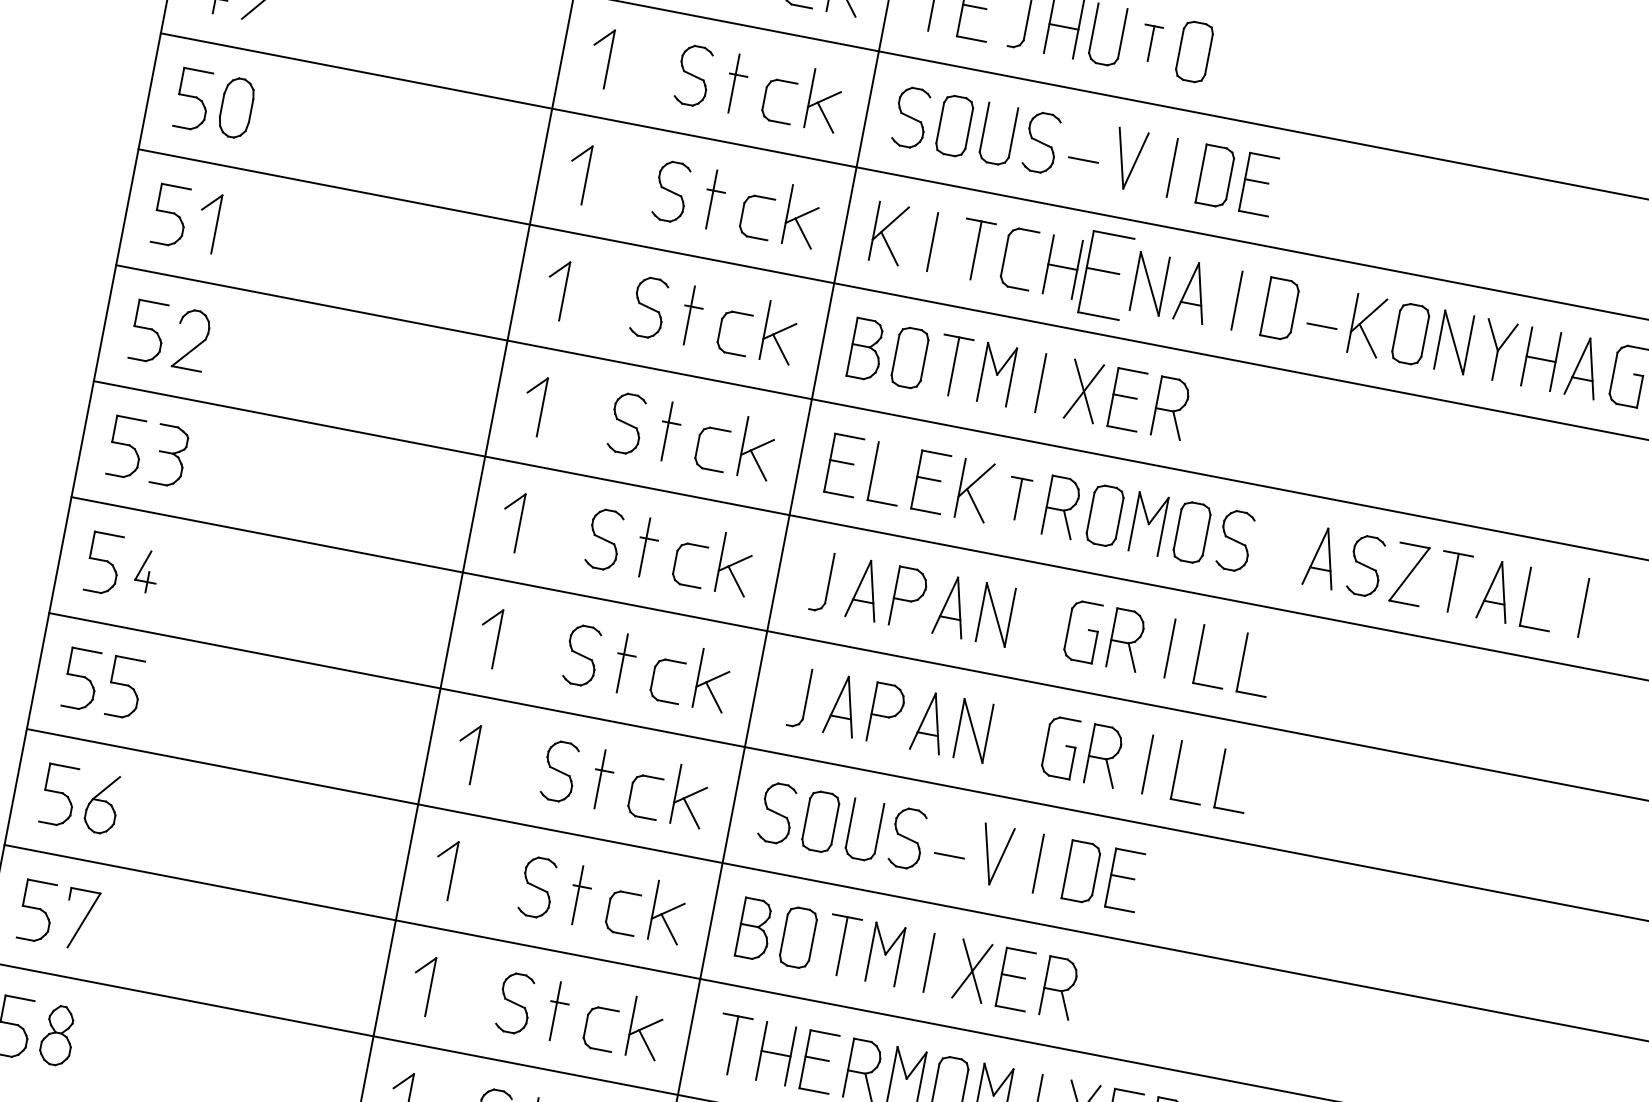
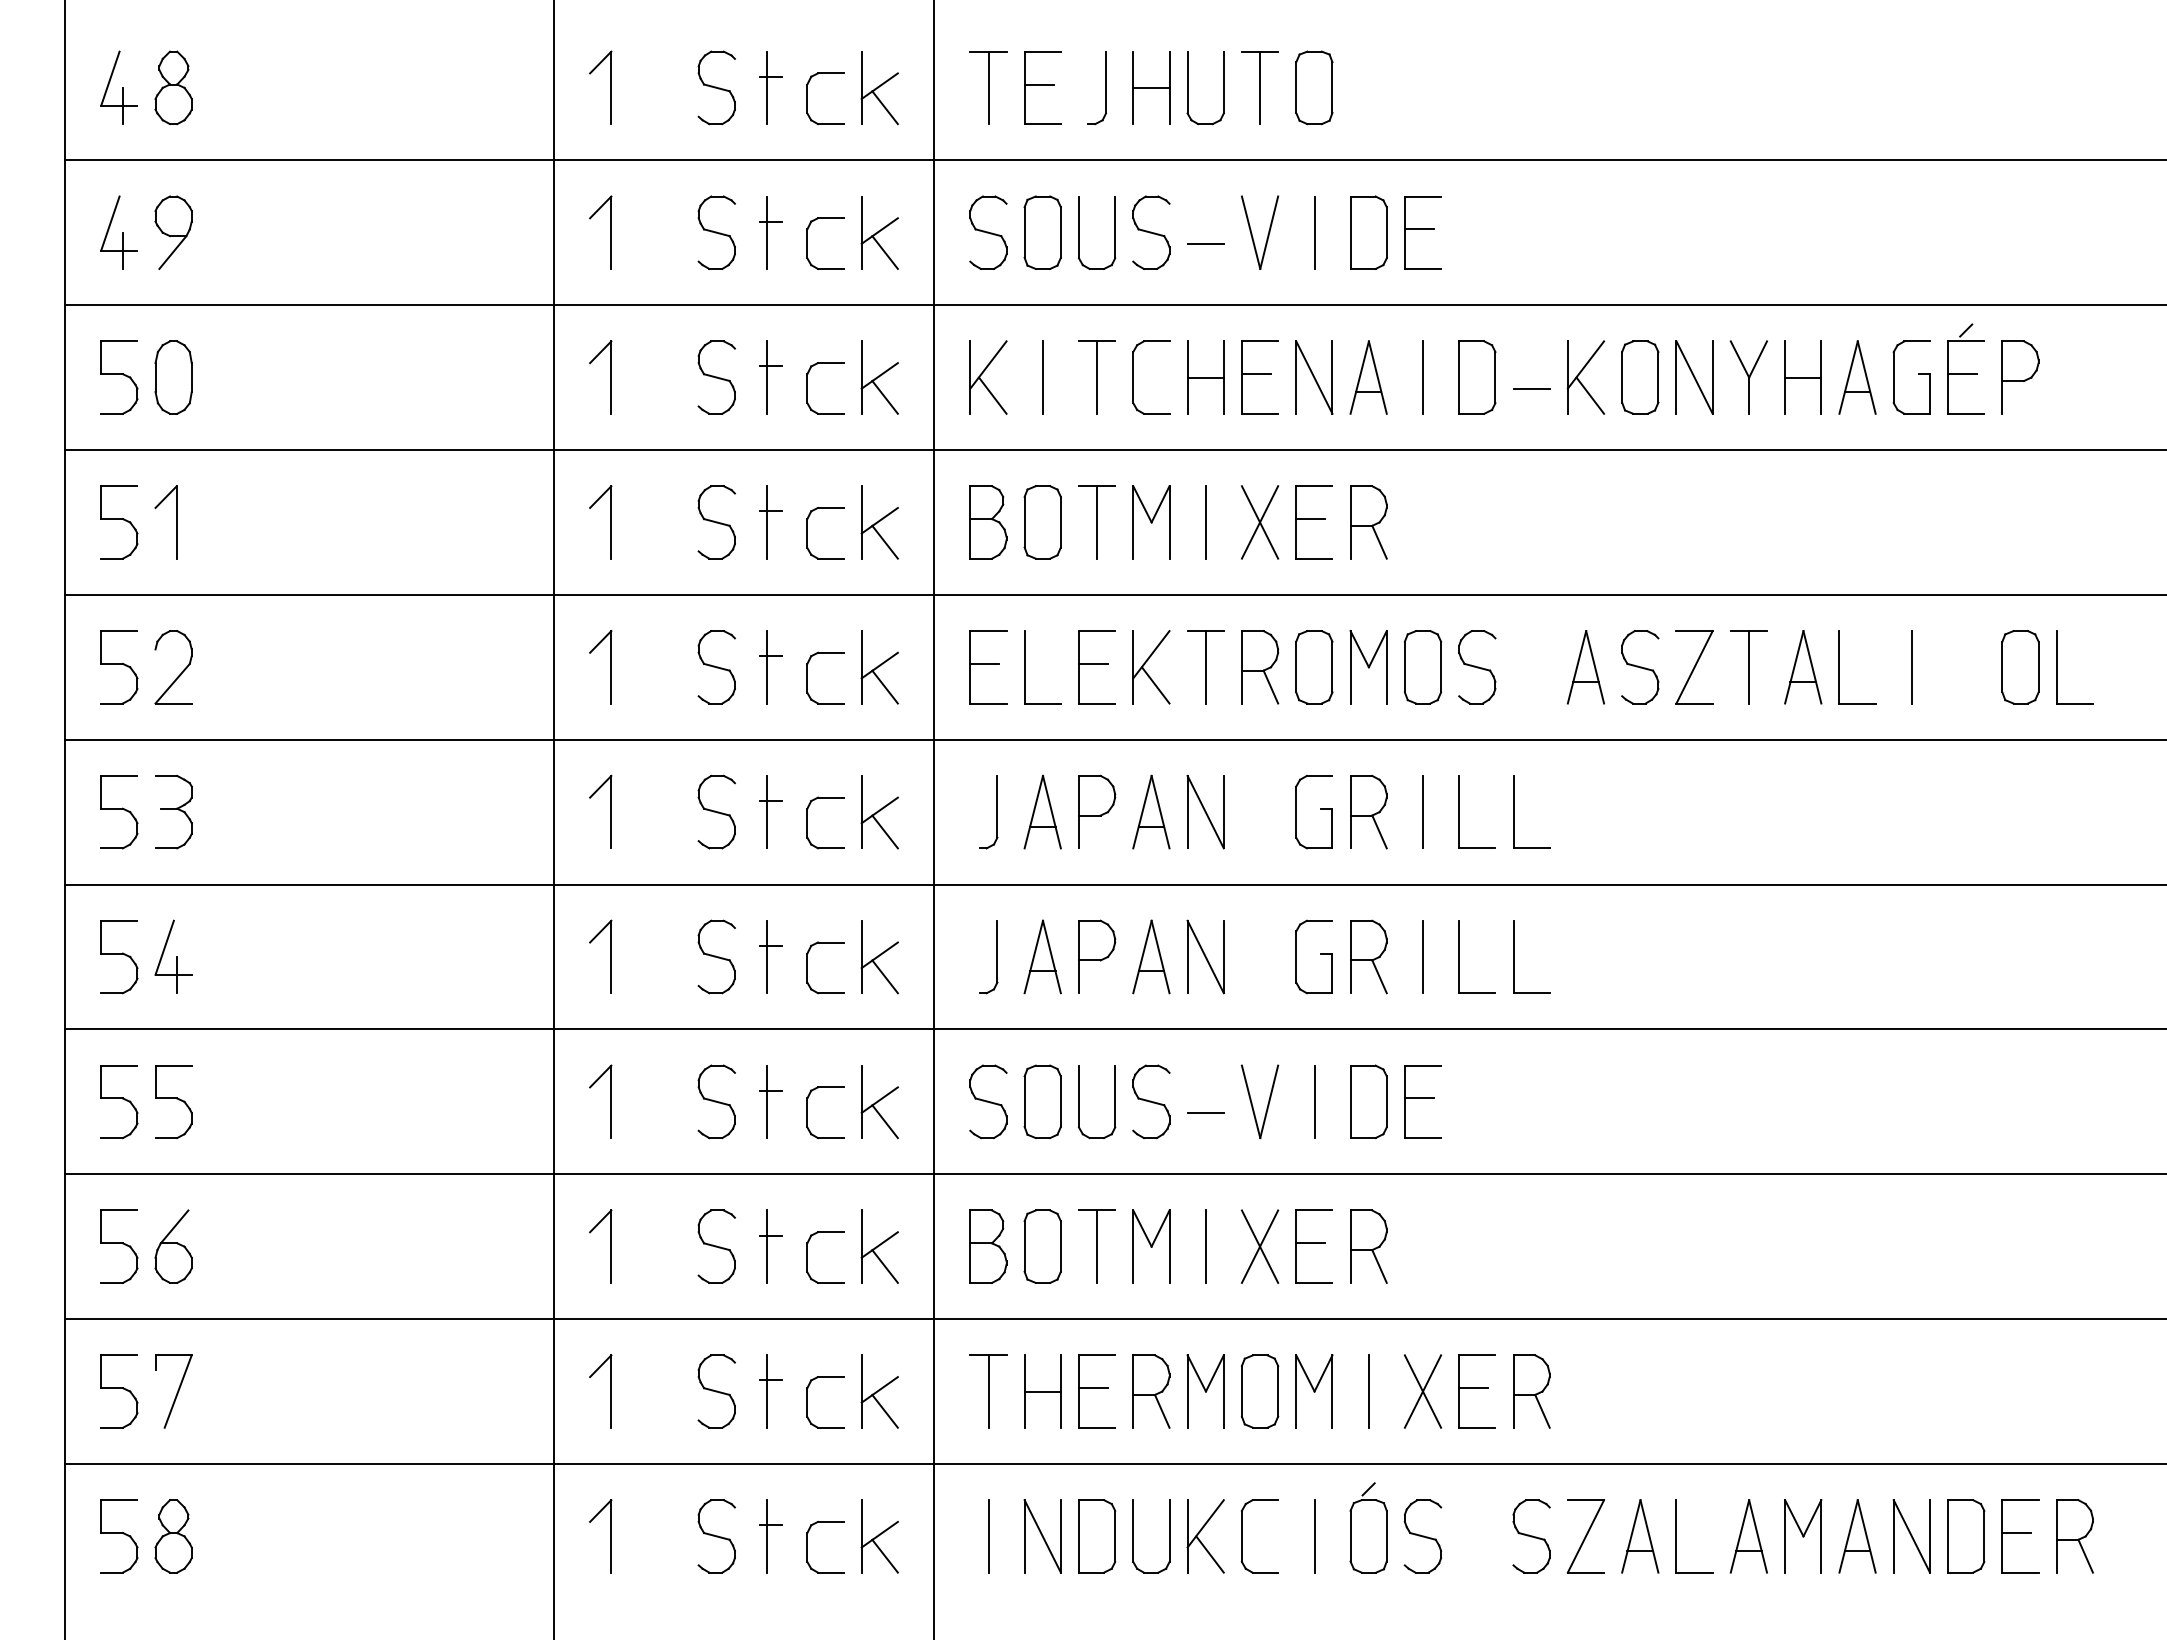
part: (1150, 43) -> (1259, 87), size x1.67
part: (1105, 275) -> (1259, 377), size x0.71
part: (1017, 499) -> (1205, 667), size x1.43
part: (147, 571) -> (173, 956), size x1.43

